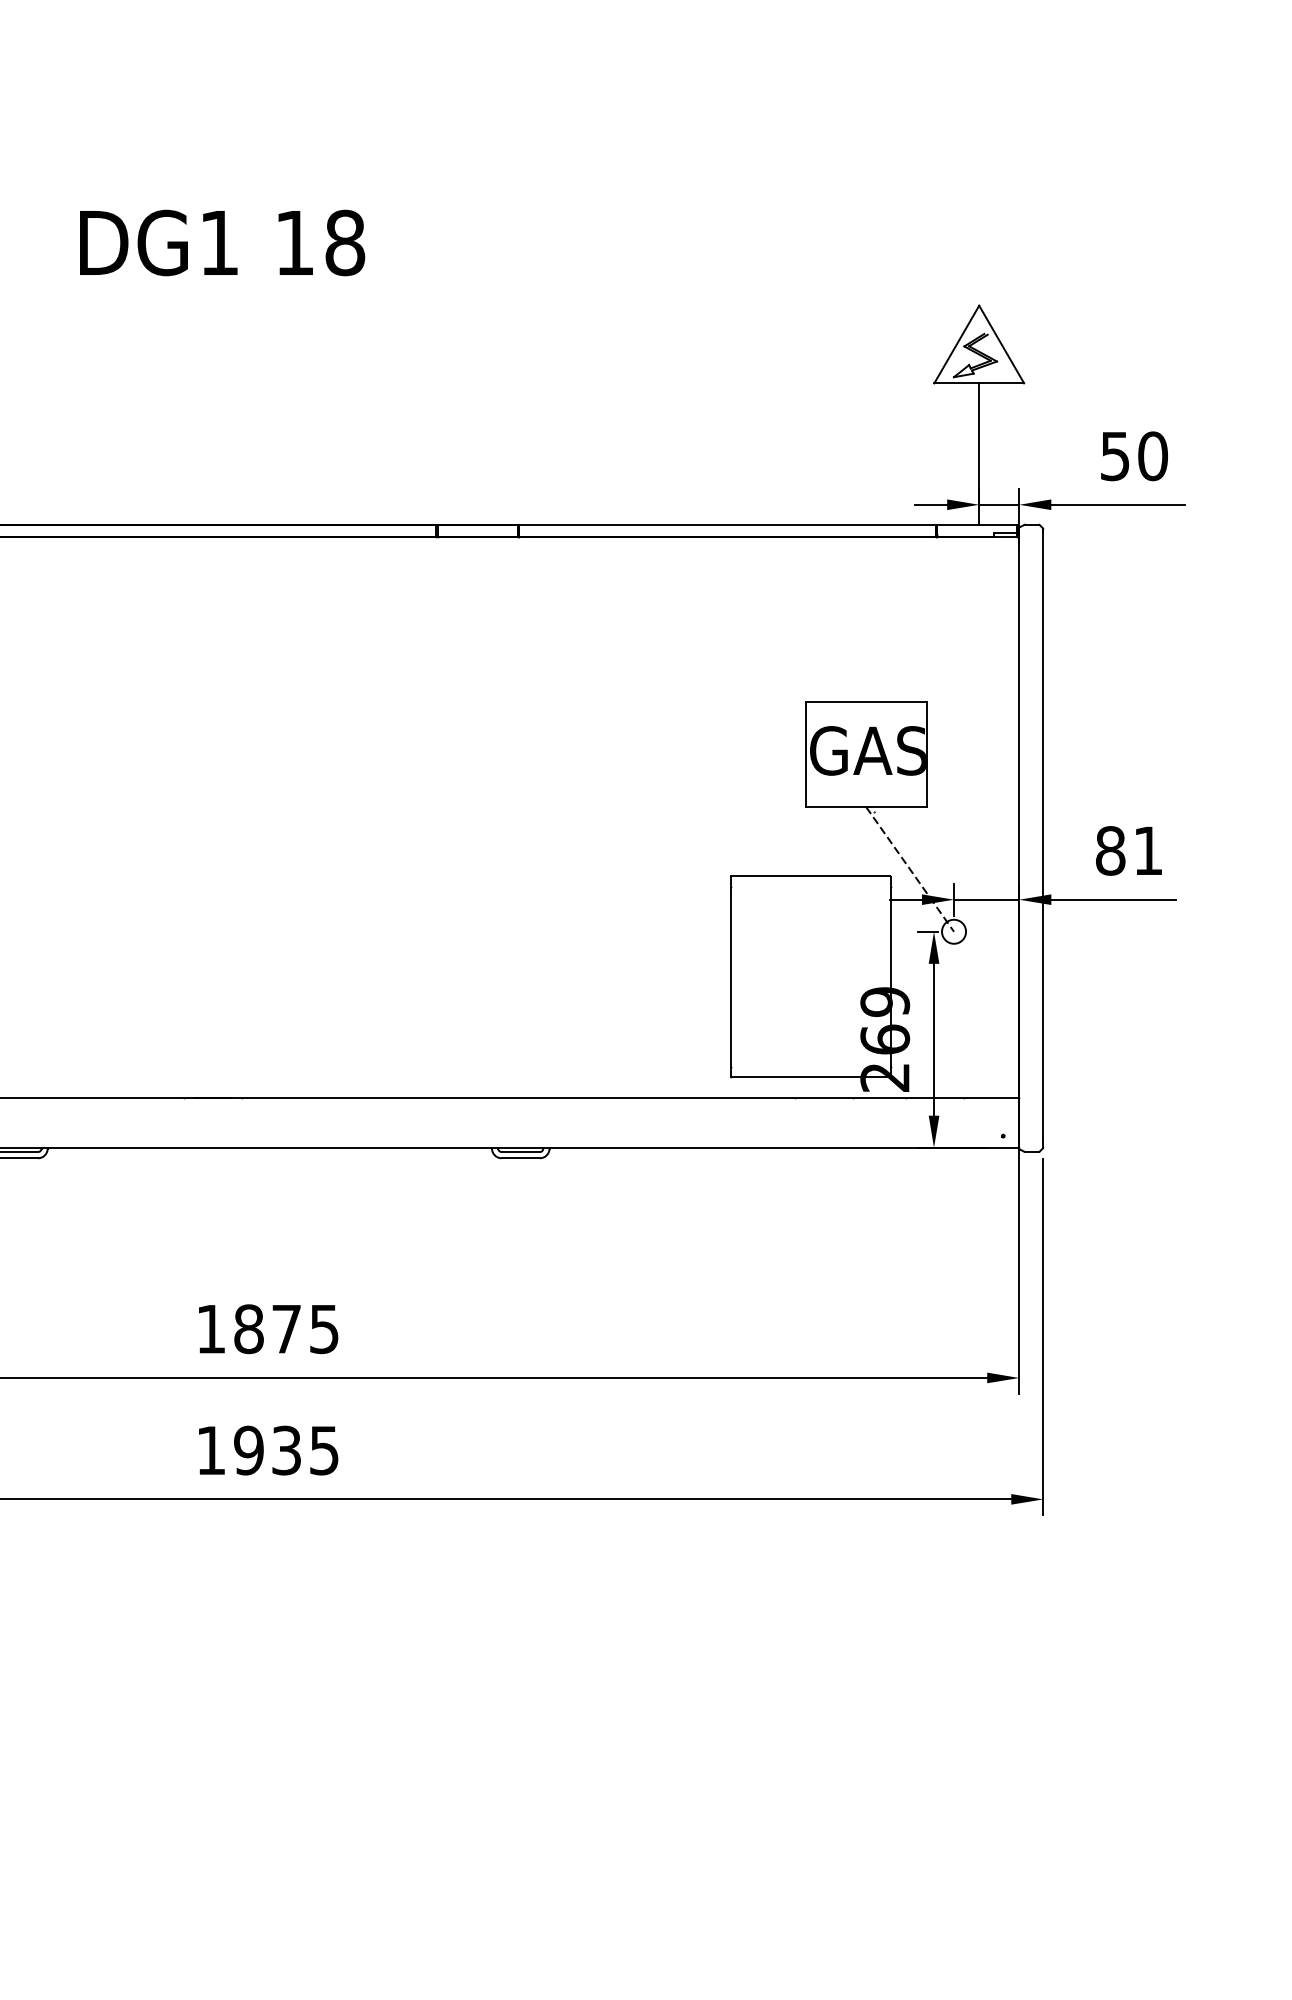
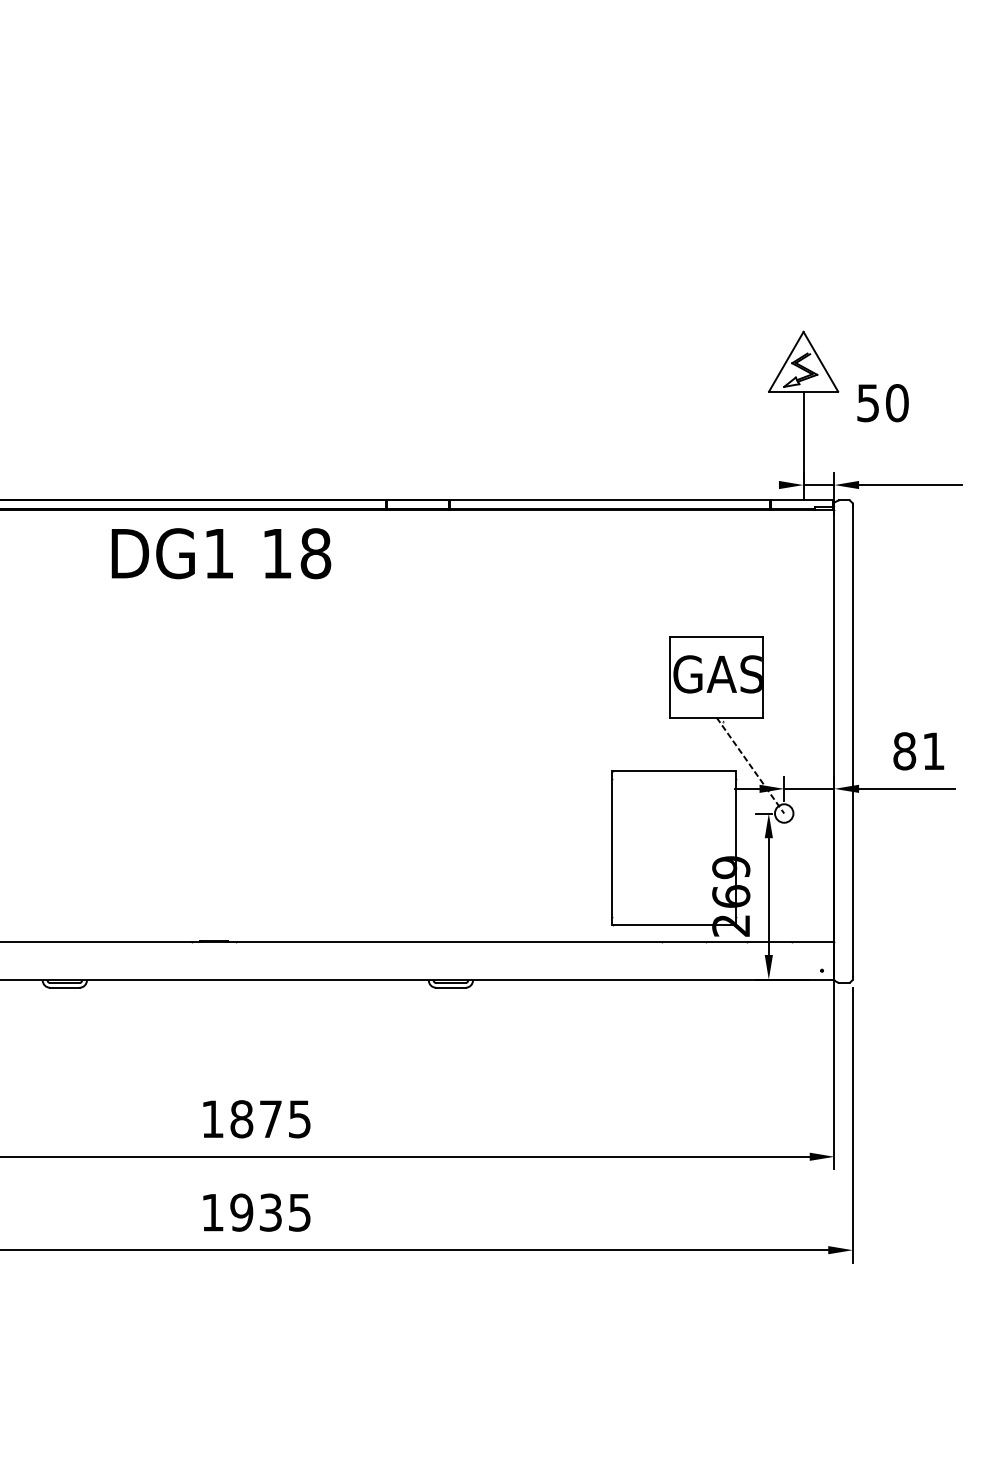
text: (222, 242) -> (221, 553), moved
text: (1134, 456) -> (883, 403), moved
line: (931, 504) -> (766, 484), removed

